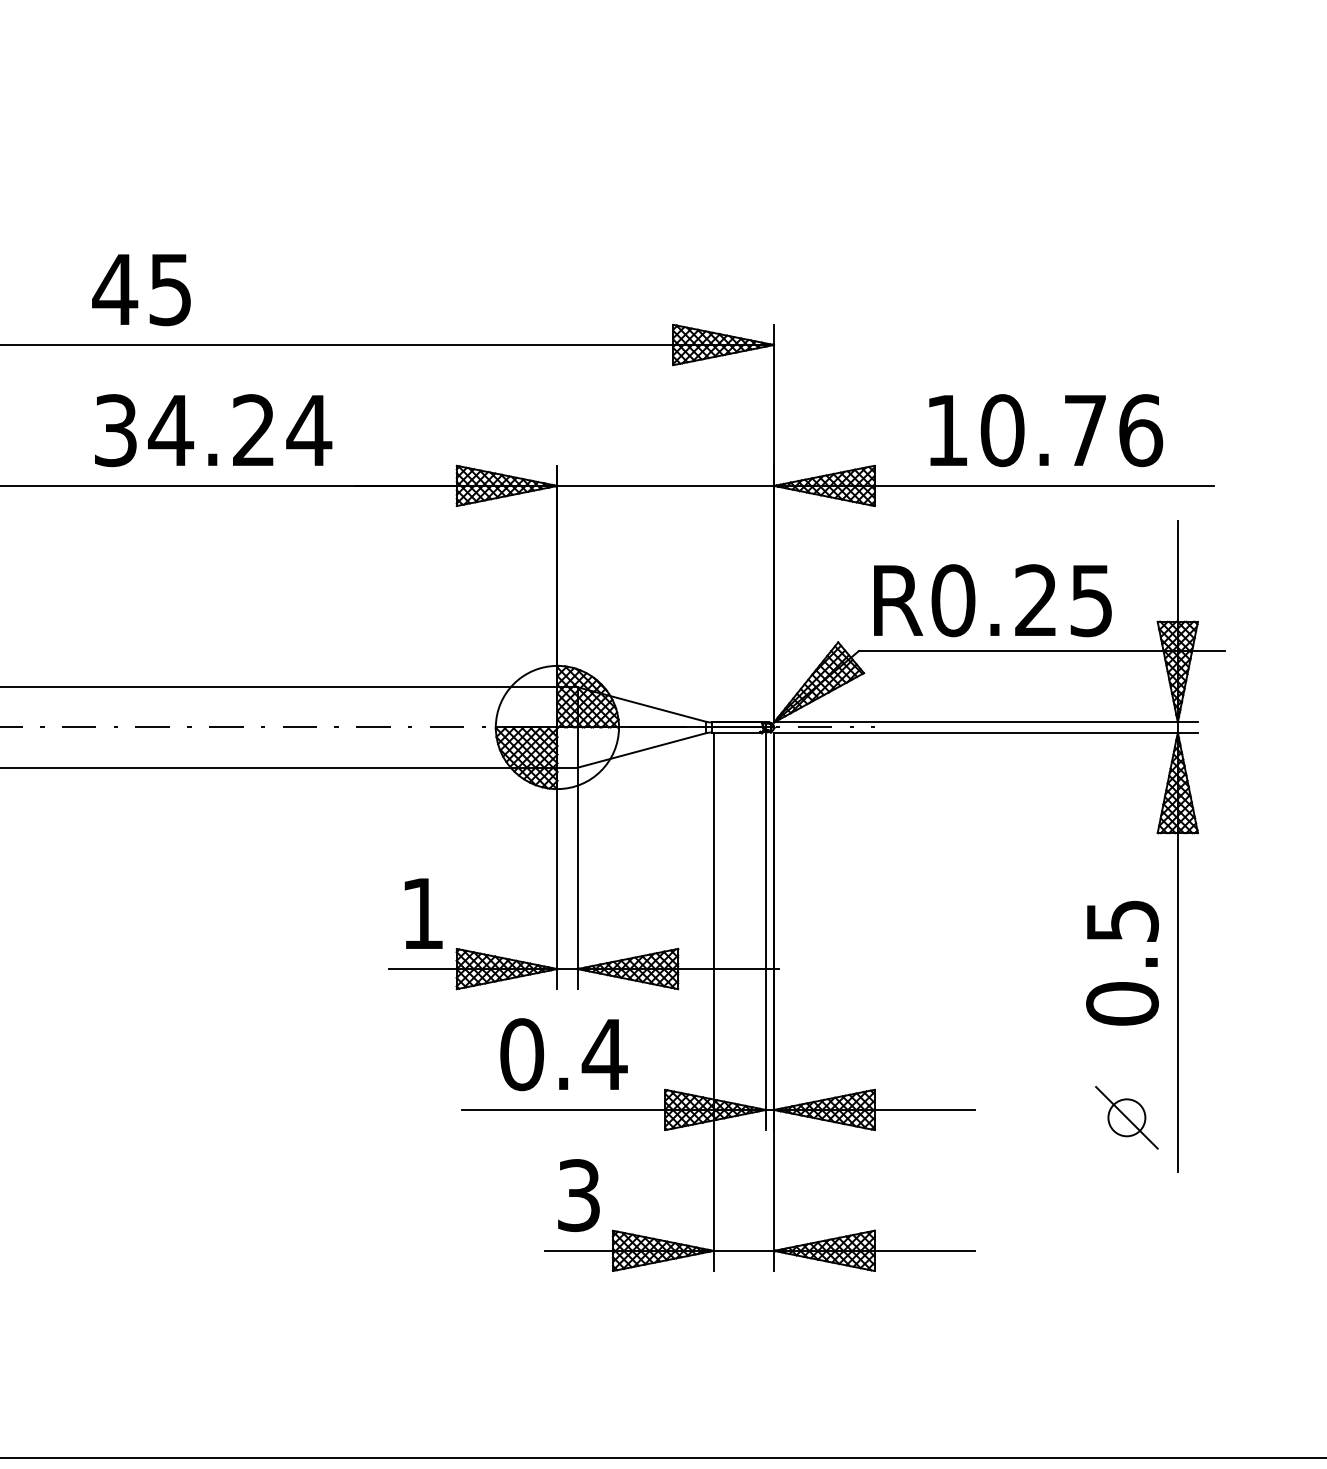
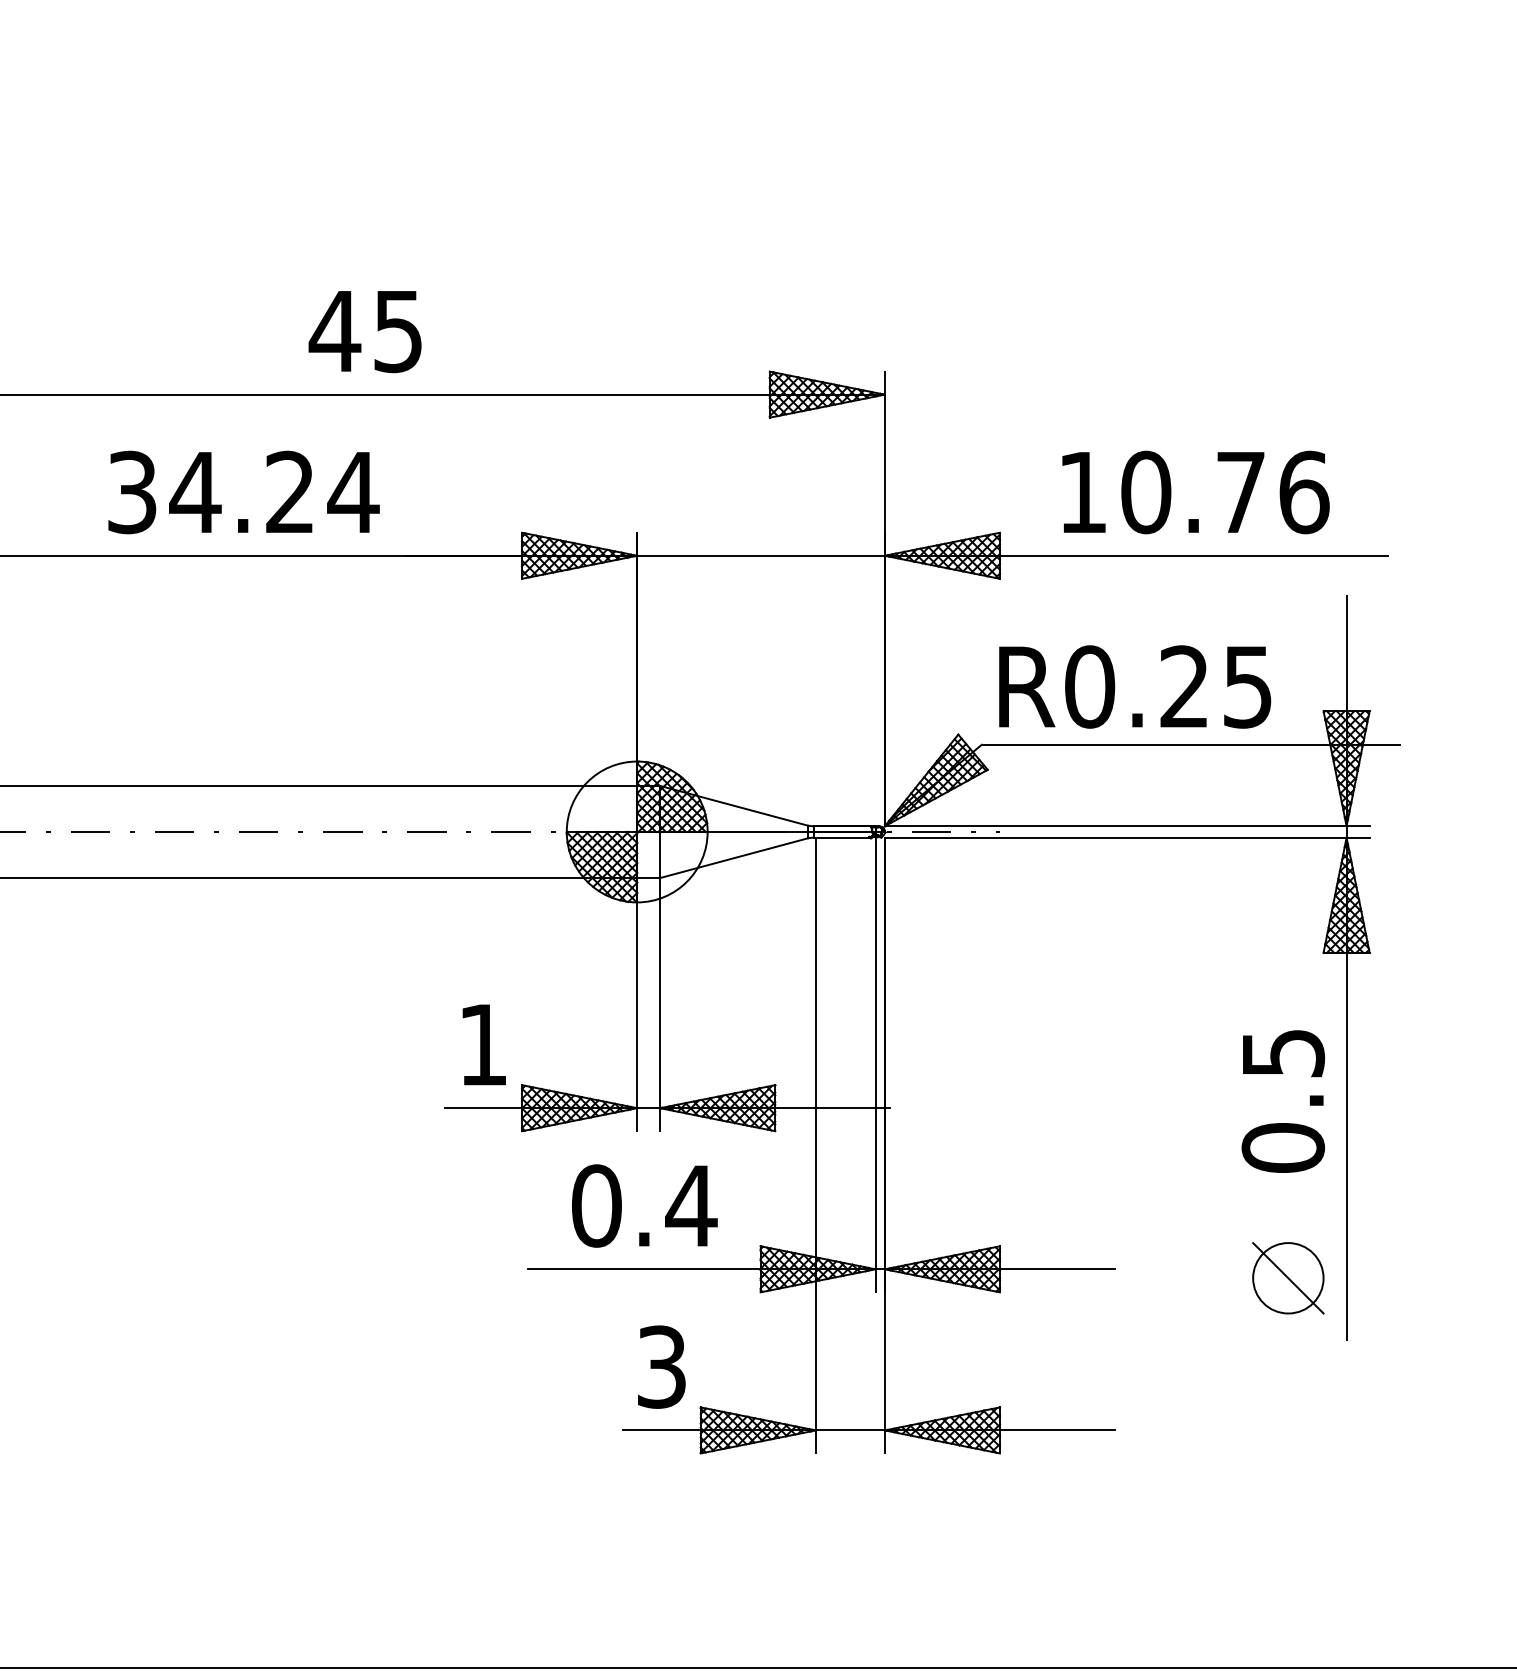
text: (141, 290) -> (365, 332), moved
circle: (1126, 1117) -> (1287, 1277), size x1.67

